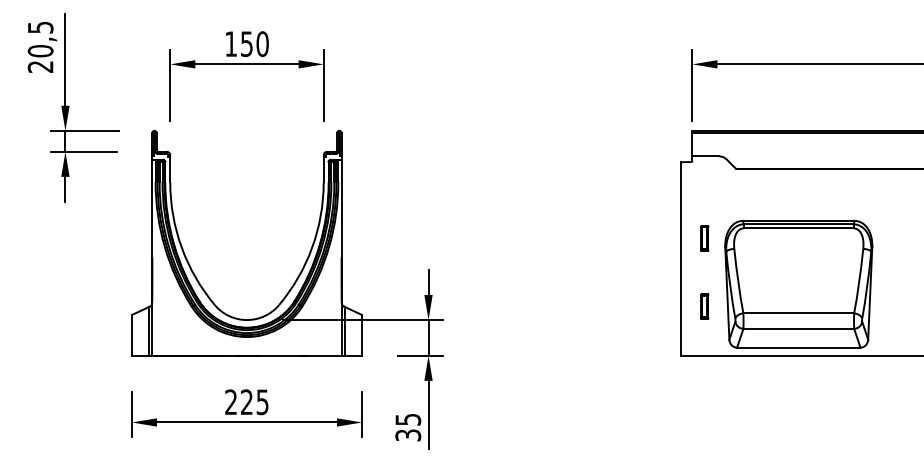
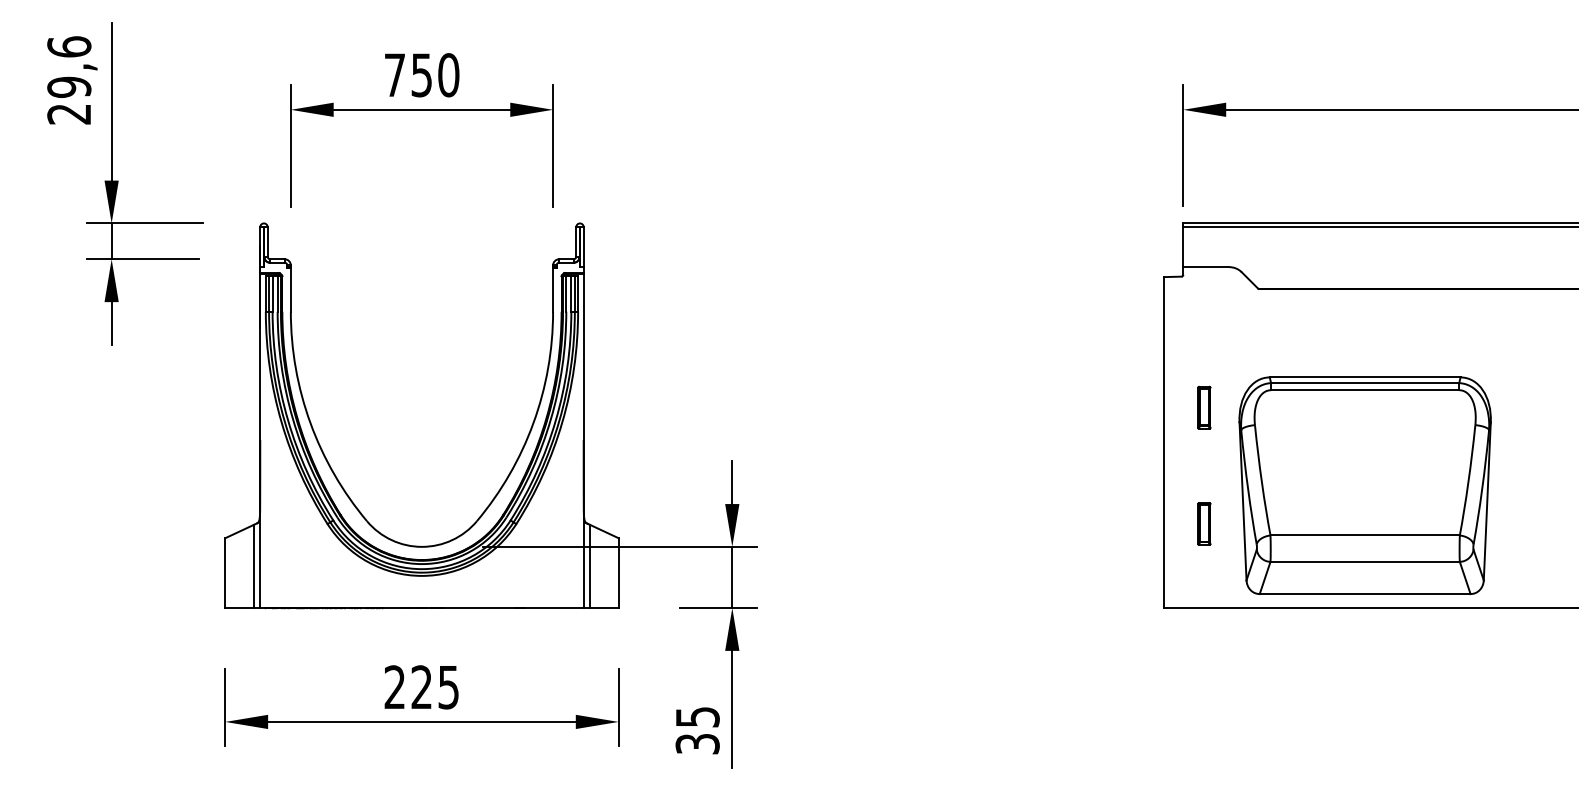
text: (40, 39) -> (69, 67), 20,5 -> 29,6
text: (230, 43) -> (393, 74), 150 -> 750

